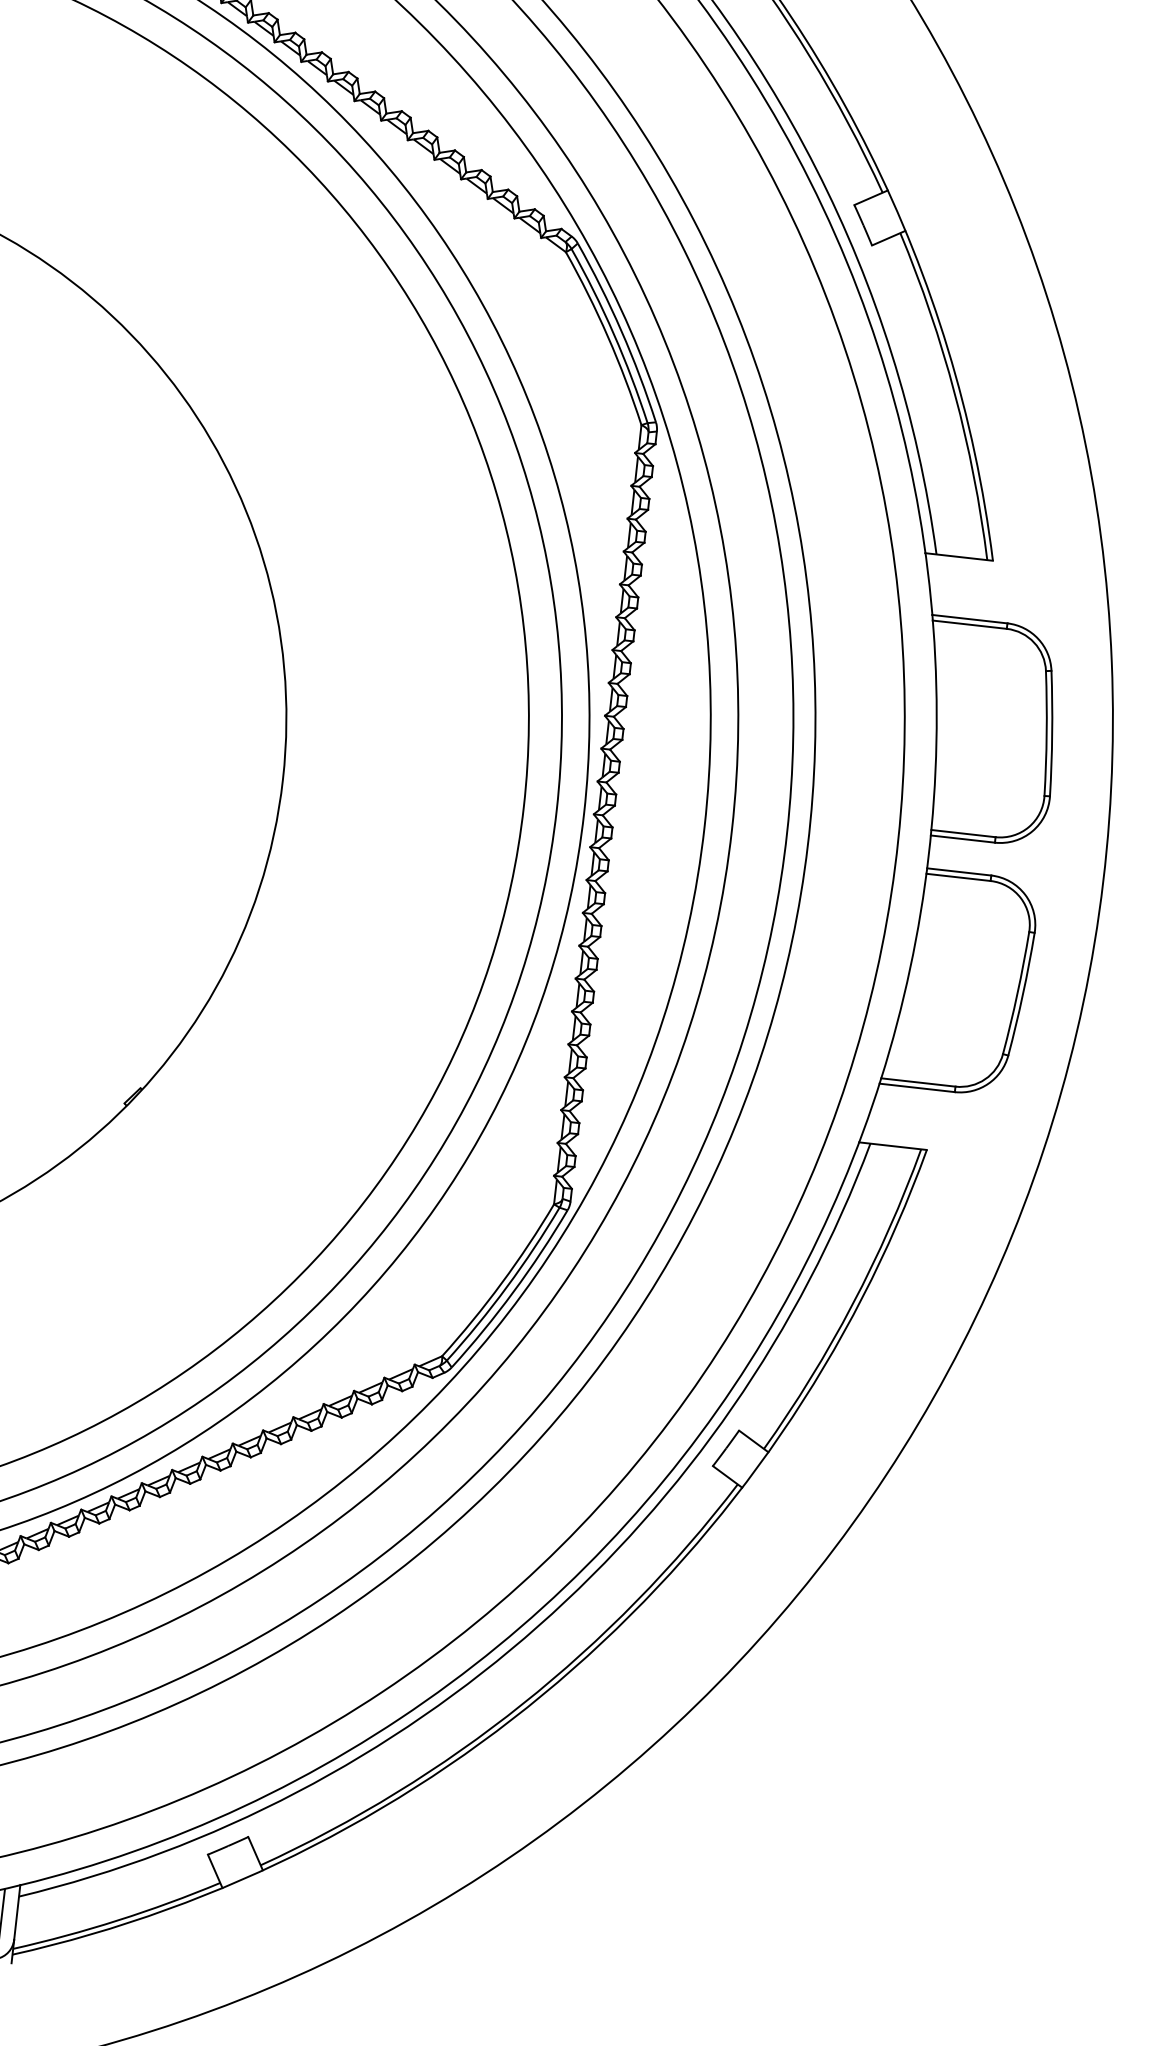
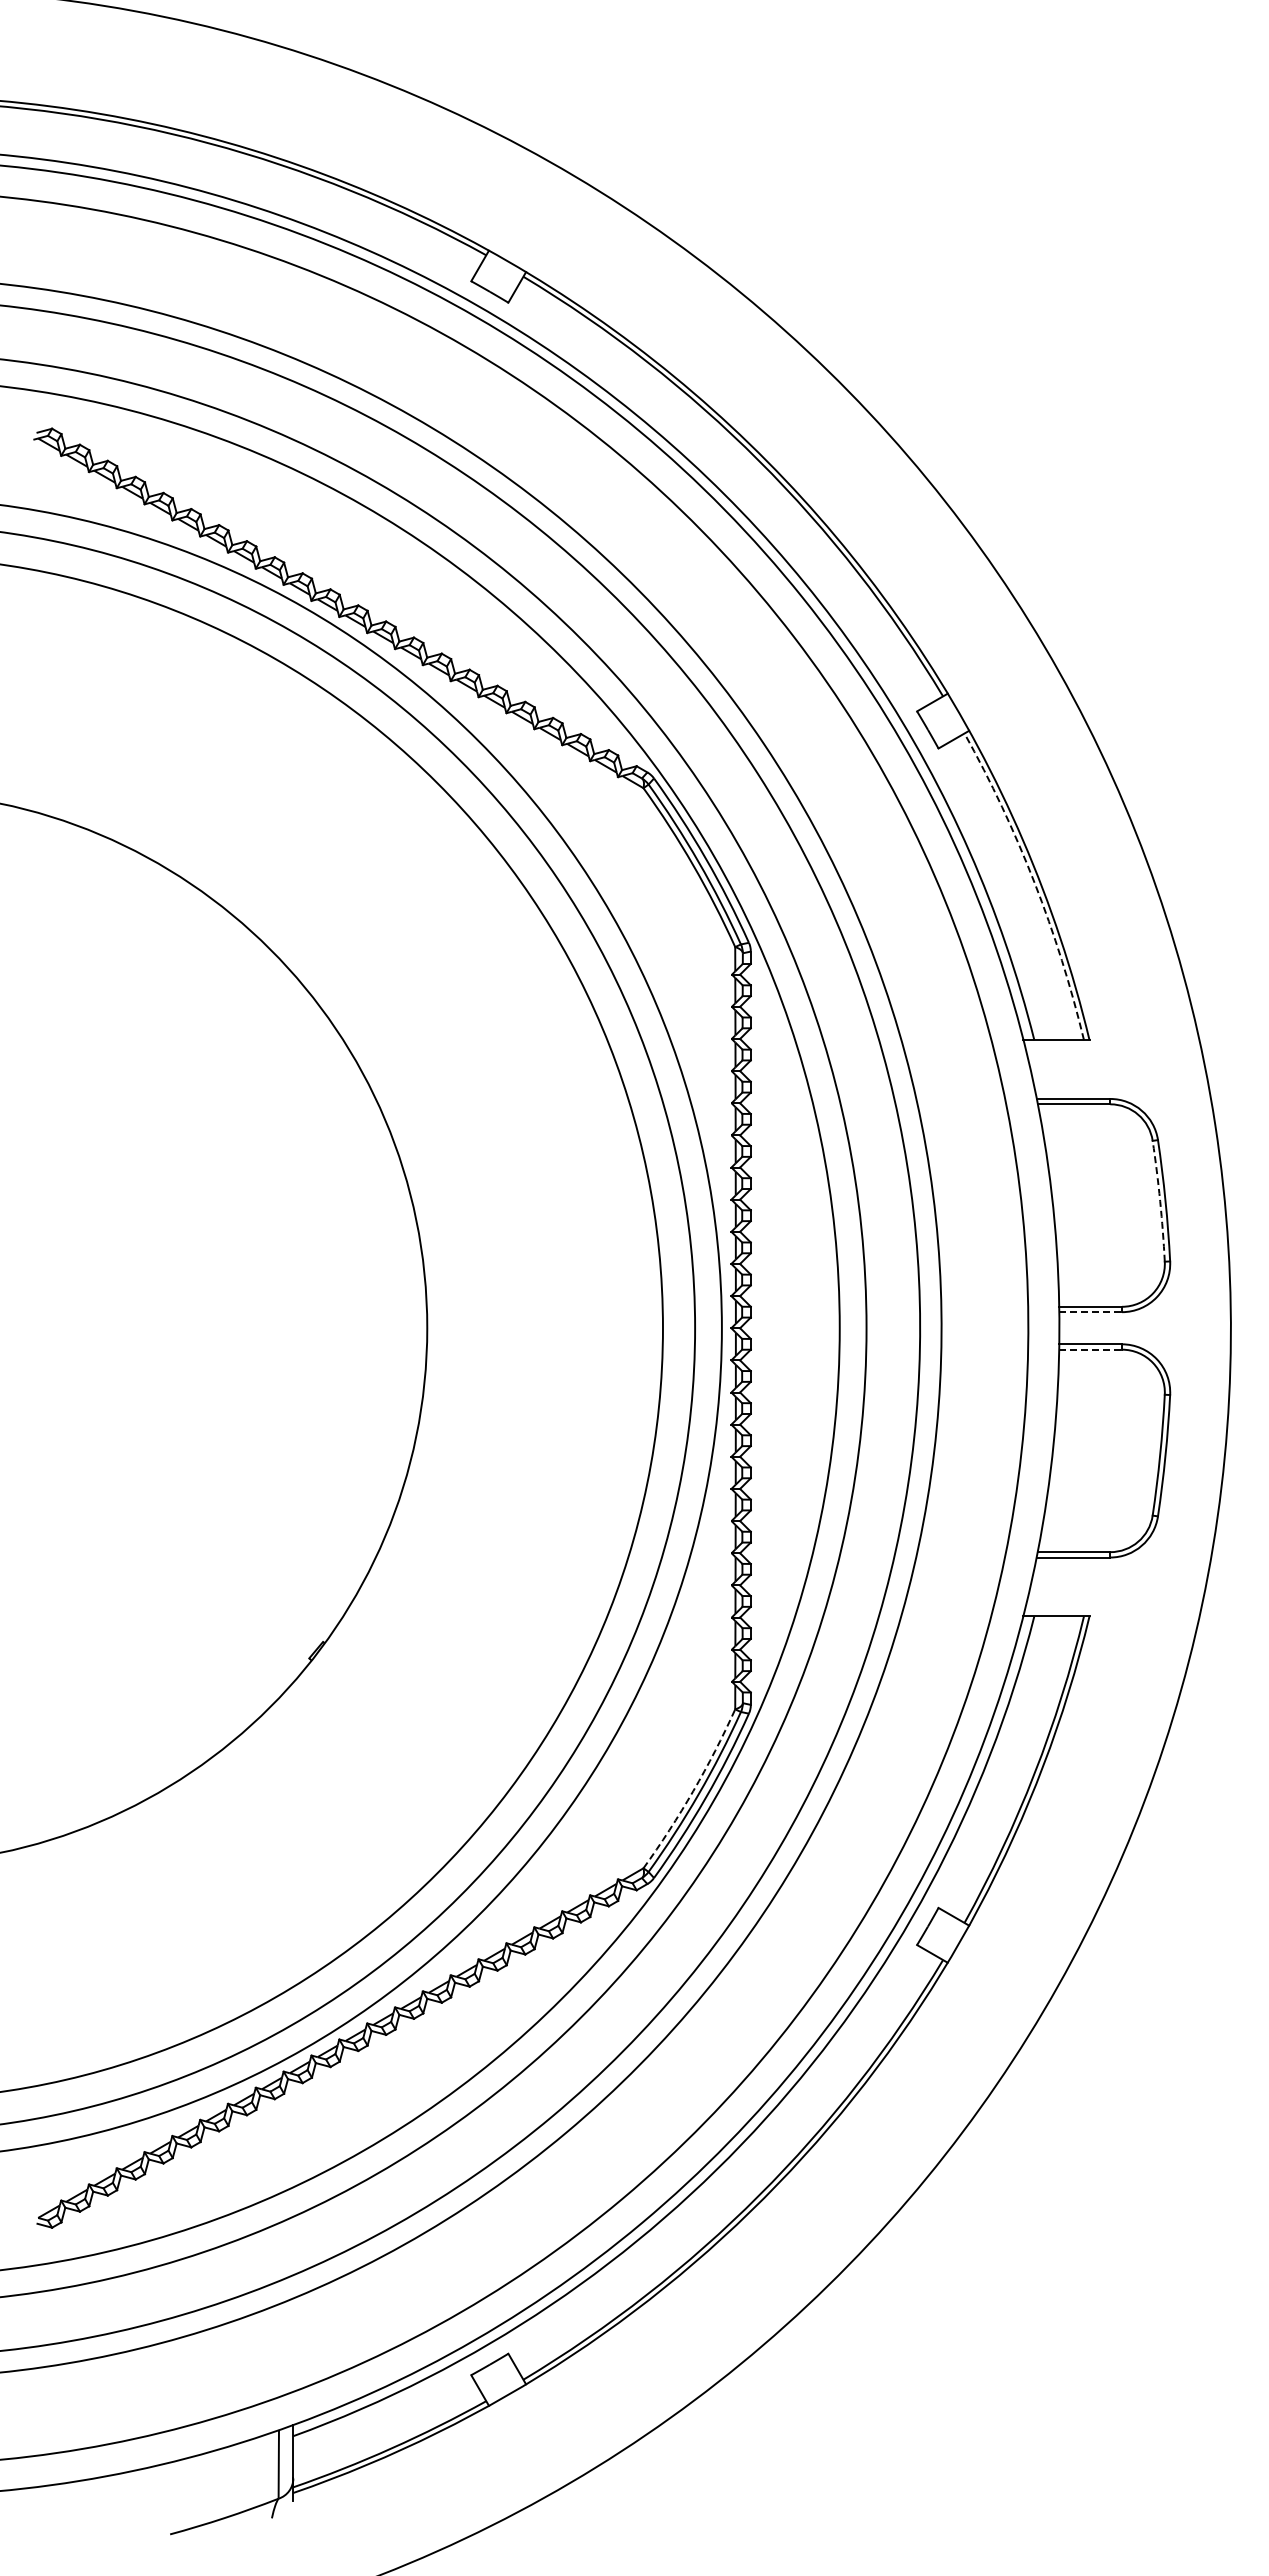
arc: (954, 393) -> (1034, 882), solid -> dashed
arc: (1046, 733) -> (1160, 1201), solid -> dashed
line: (963, 839) -> (1091, 1312), solid -> dashed
line: (959, 877) -> (1091, 1349), solid -> dashed
arc: (501, 1283) -> (693, 1791), solid -> dashed

